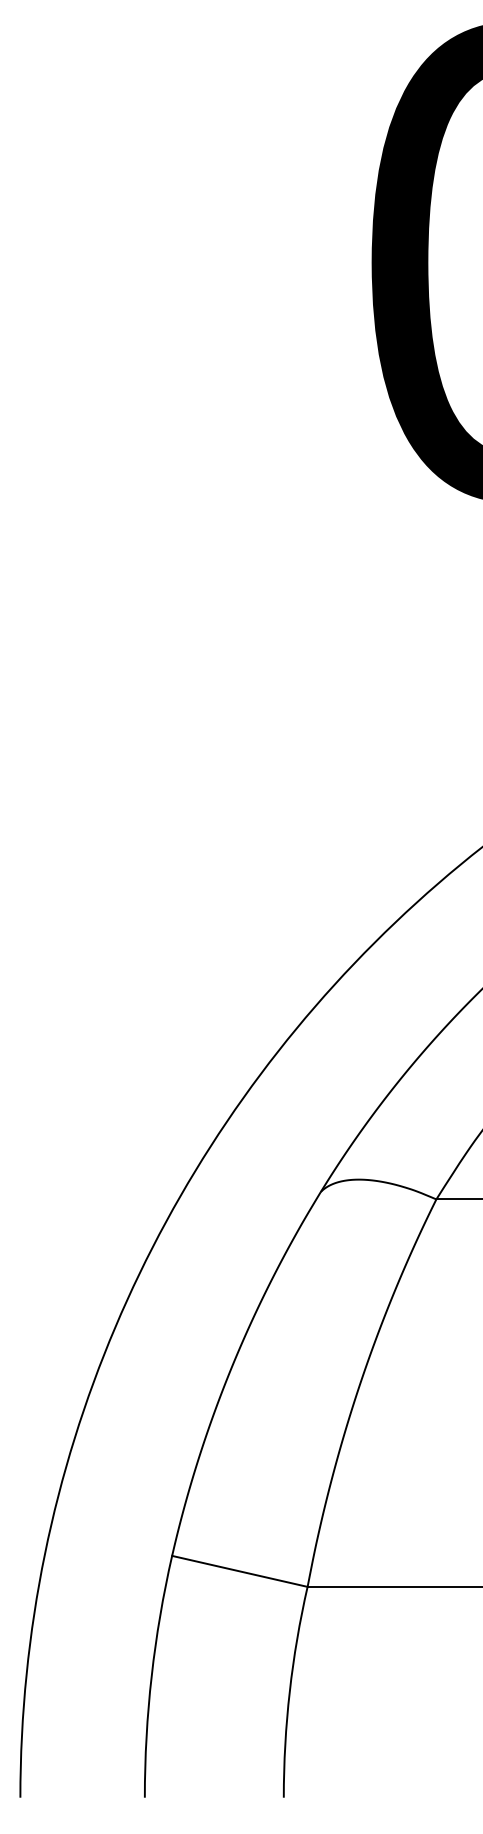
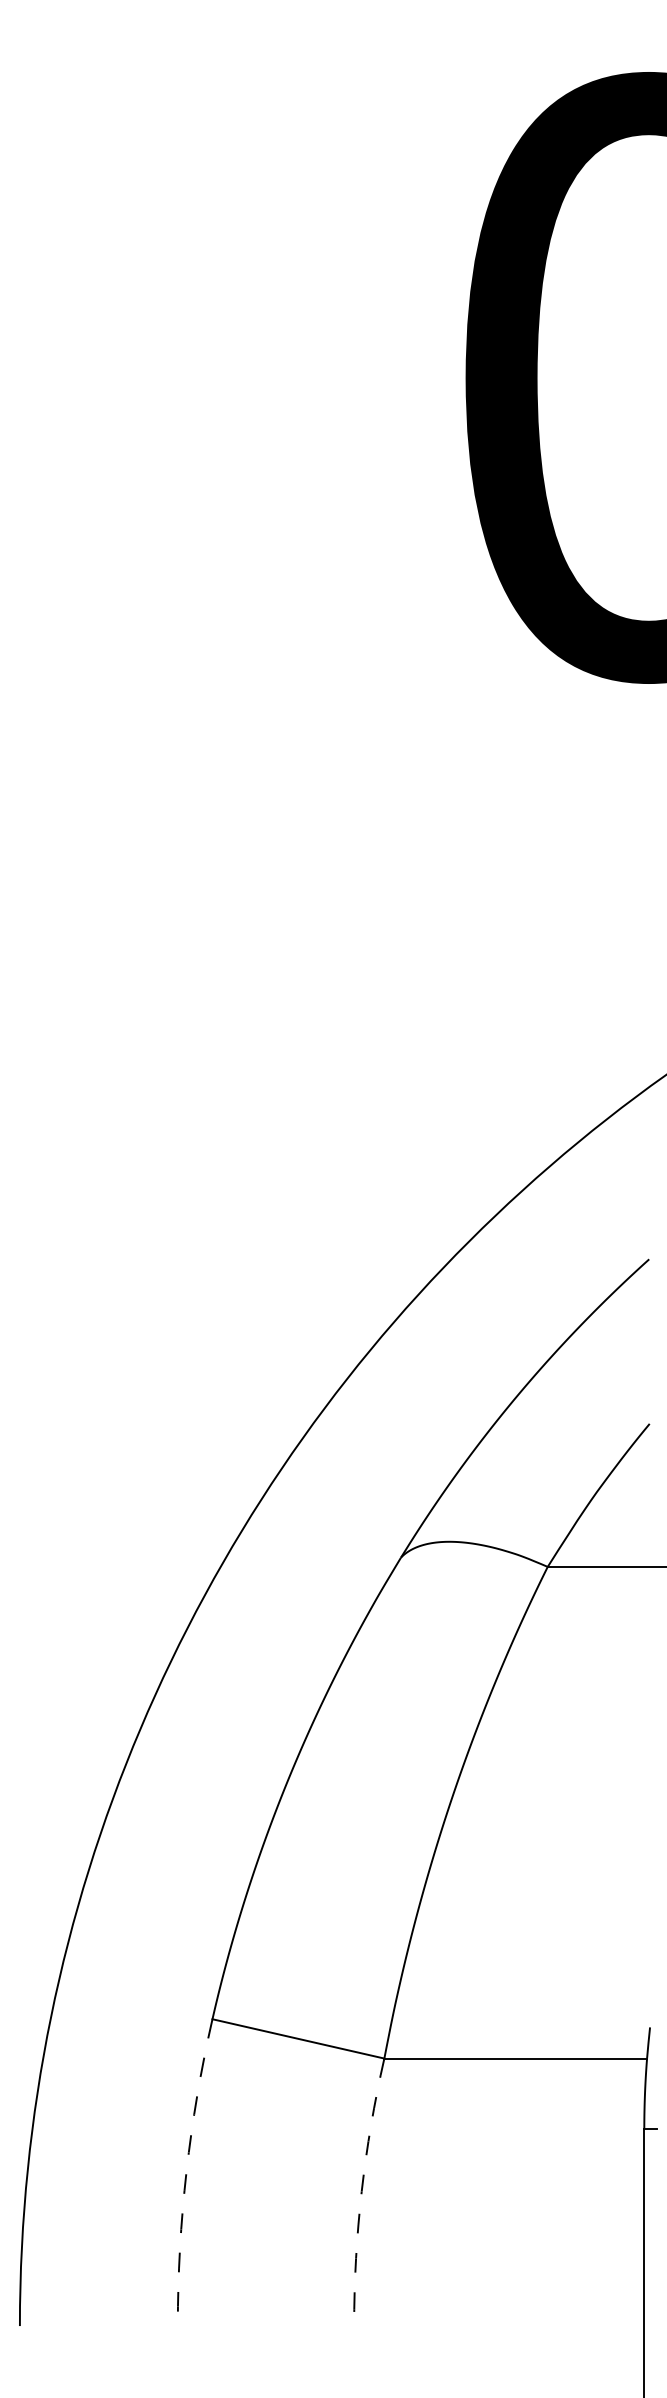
arc: (151, 1675) -> (186, 2171), solid -> dashed
arc: (289, 1691) -> (361, 2191), solid -> dashed

